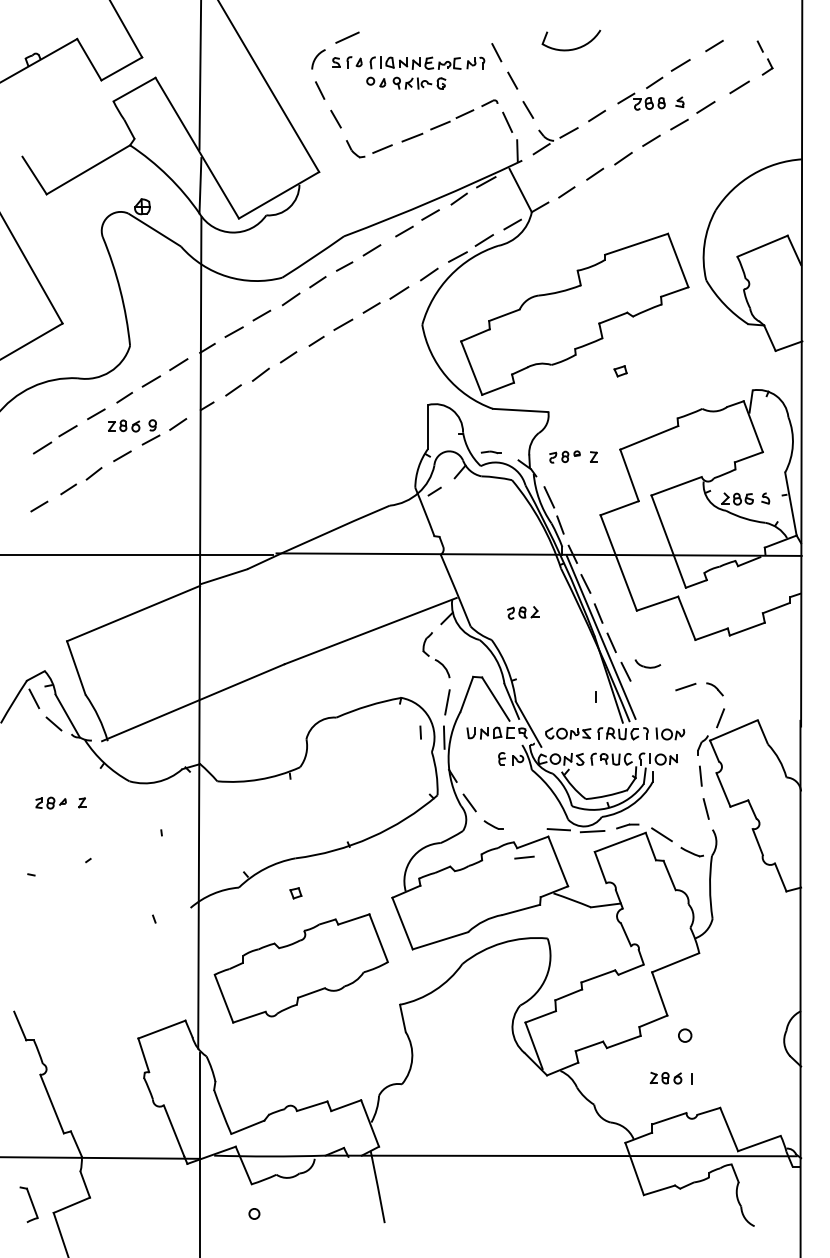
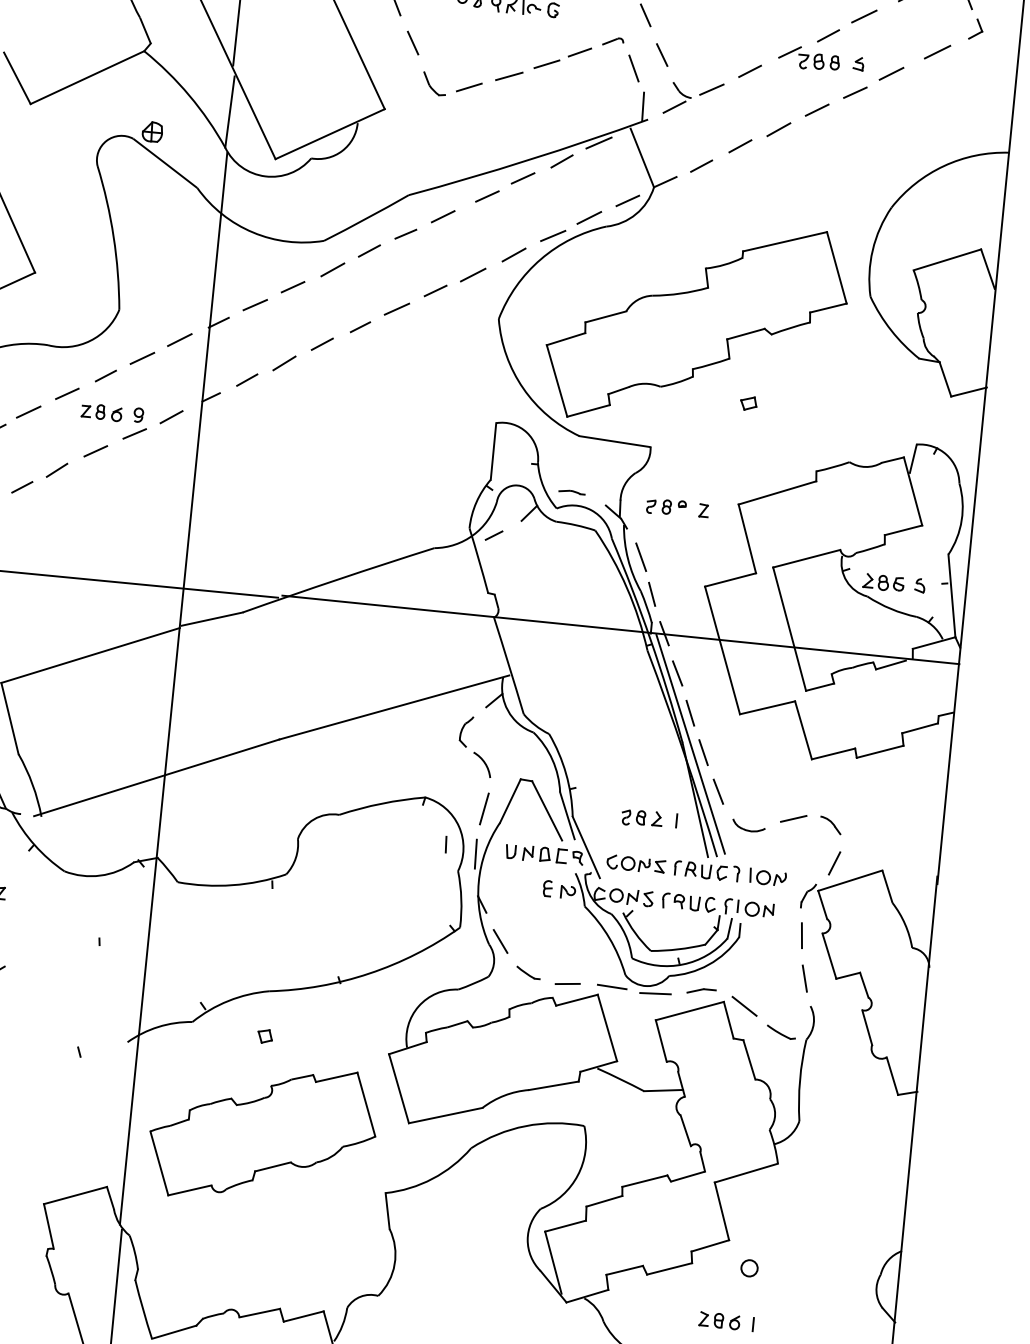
part: (523, 612) -> (642, 817), moved
part: (647, 663) -> (748, 825), moved
line: (524, 857) -> (567, 983), moved

